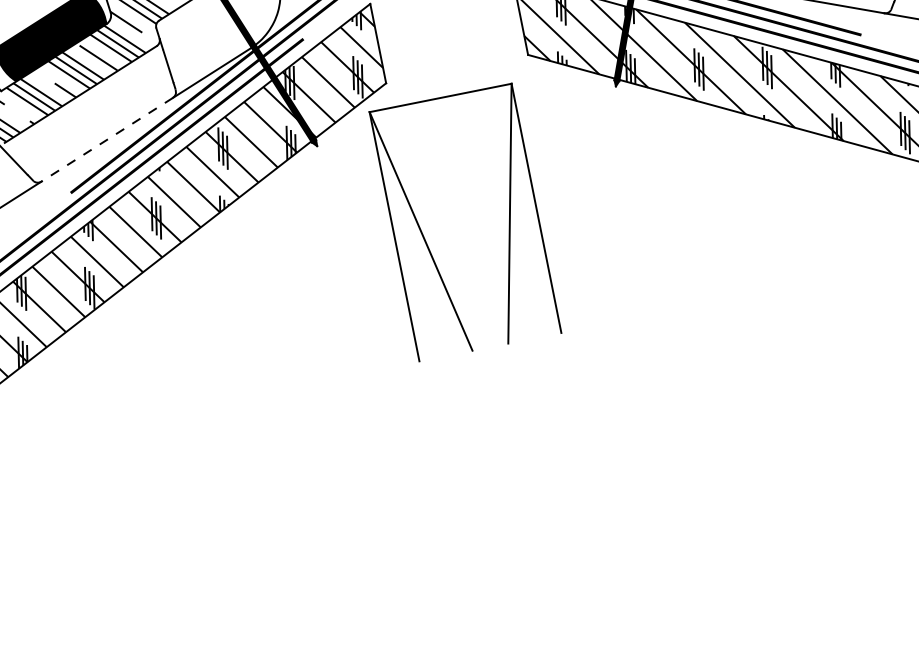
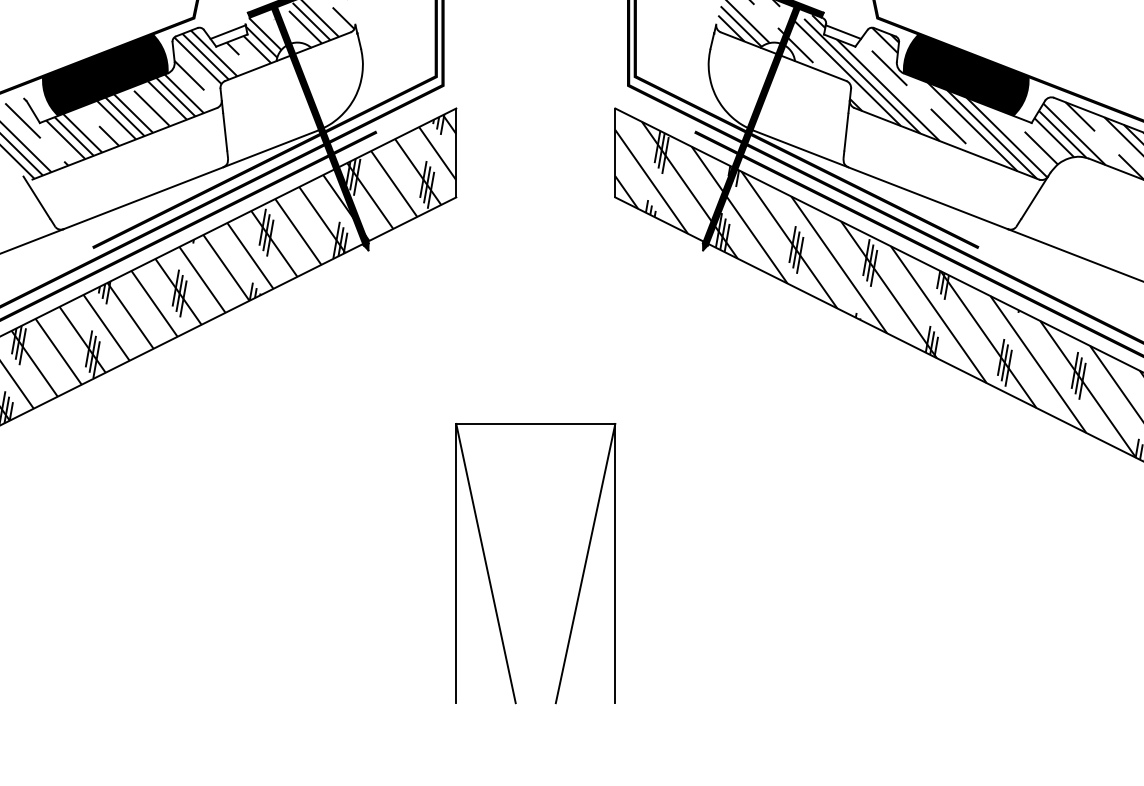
line: (107, 140) -> (143, 198), dashed -> solid
part: (426, 240) -> (489, 574), moved

